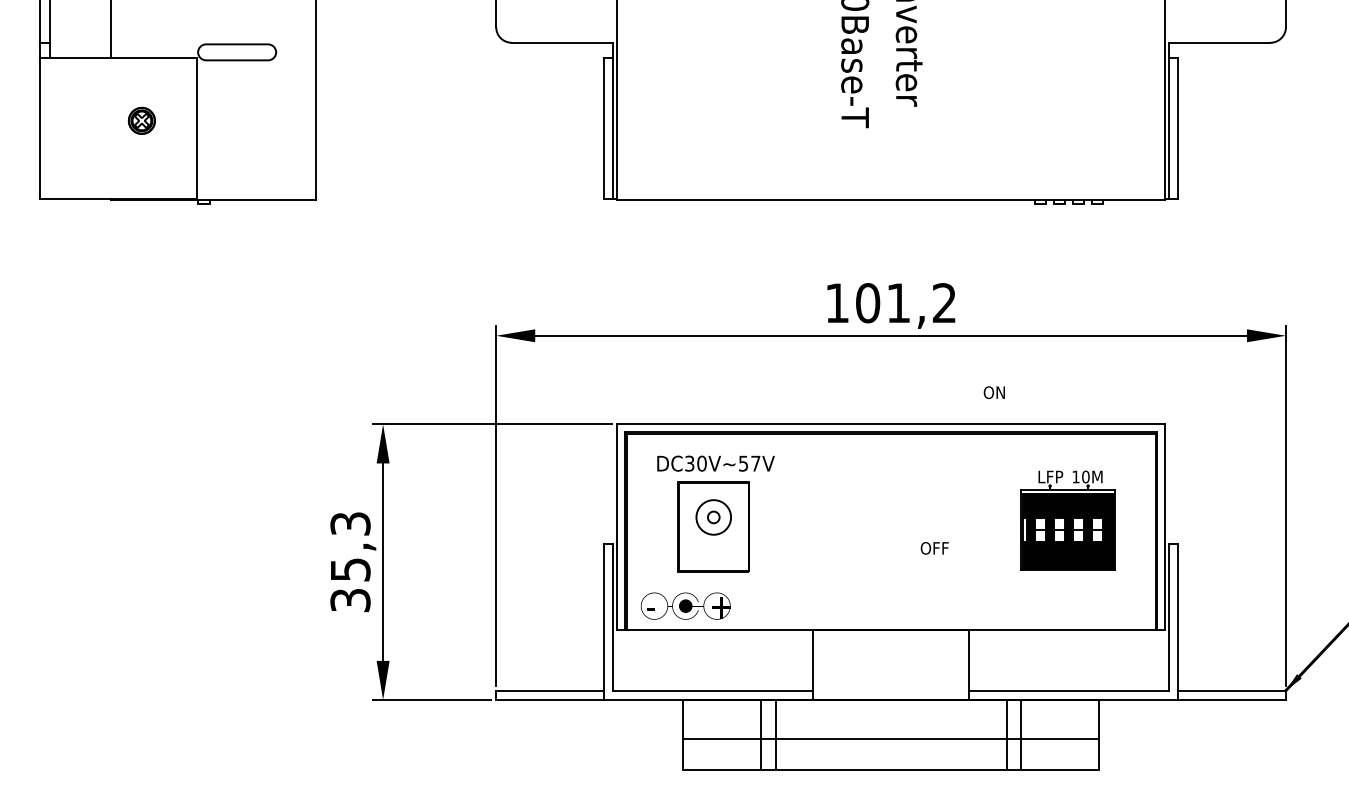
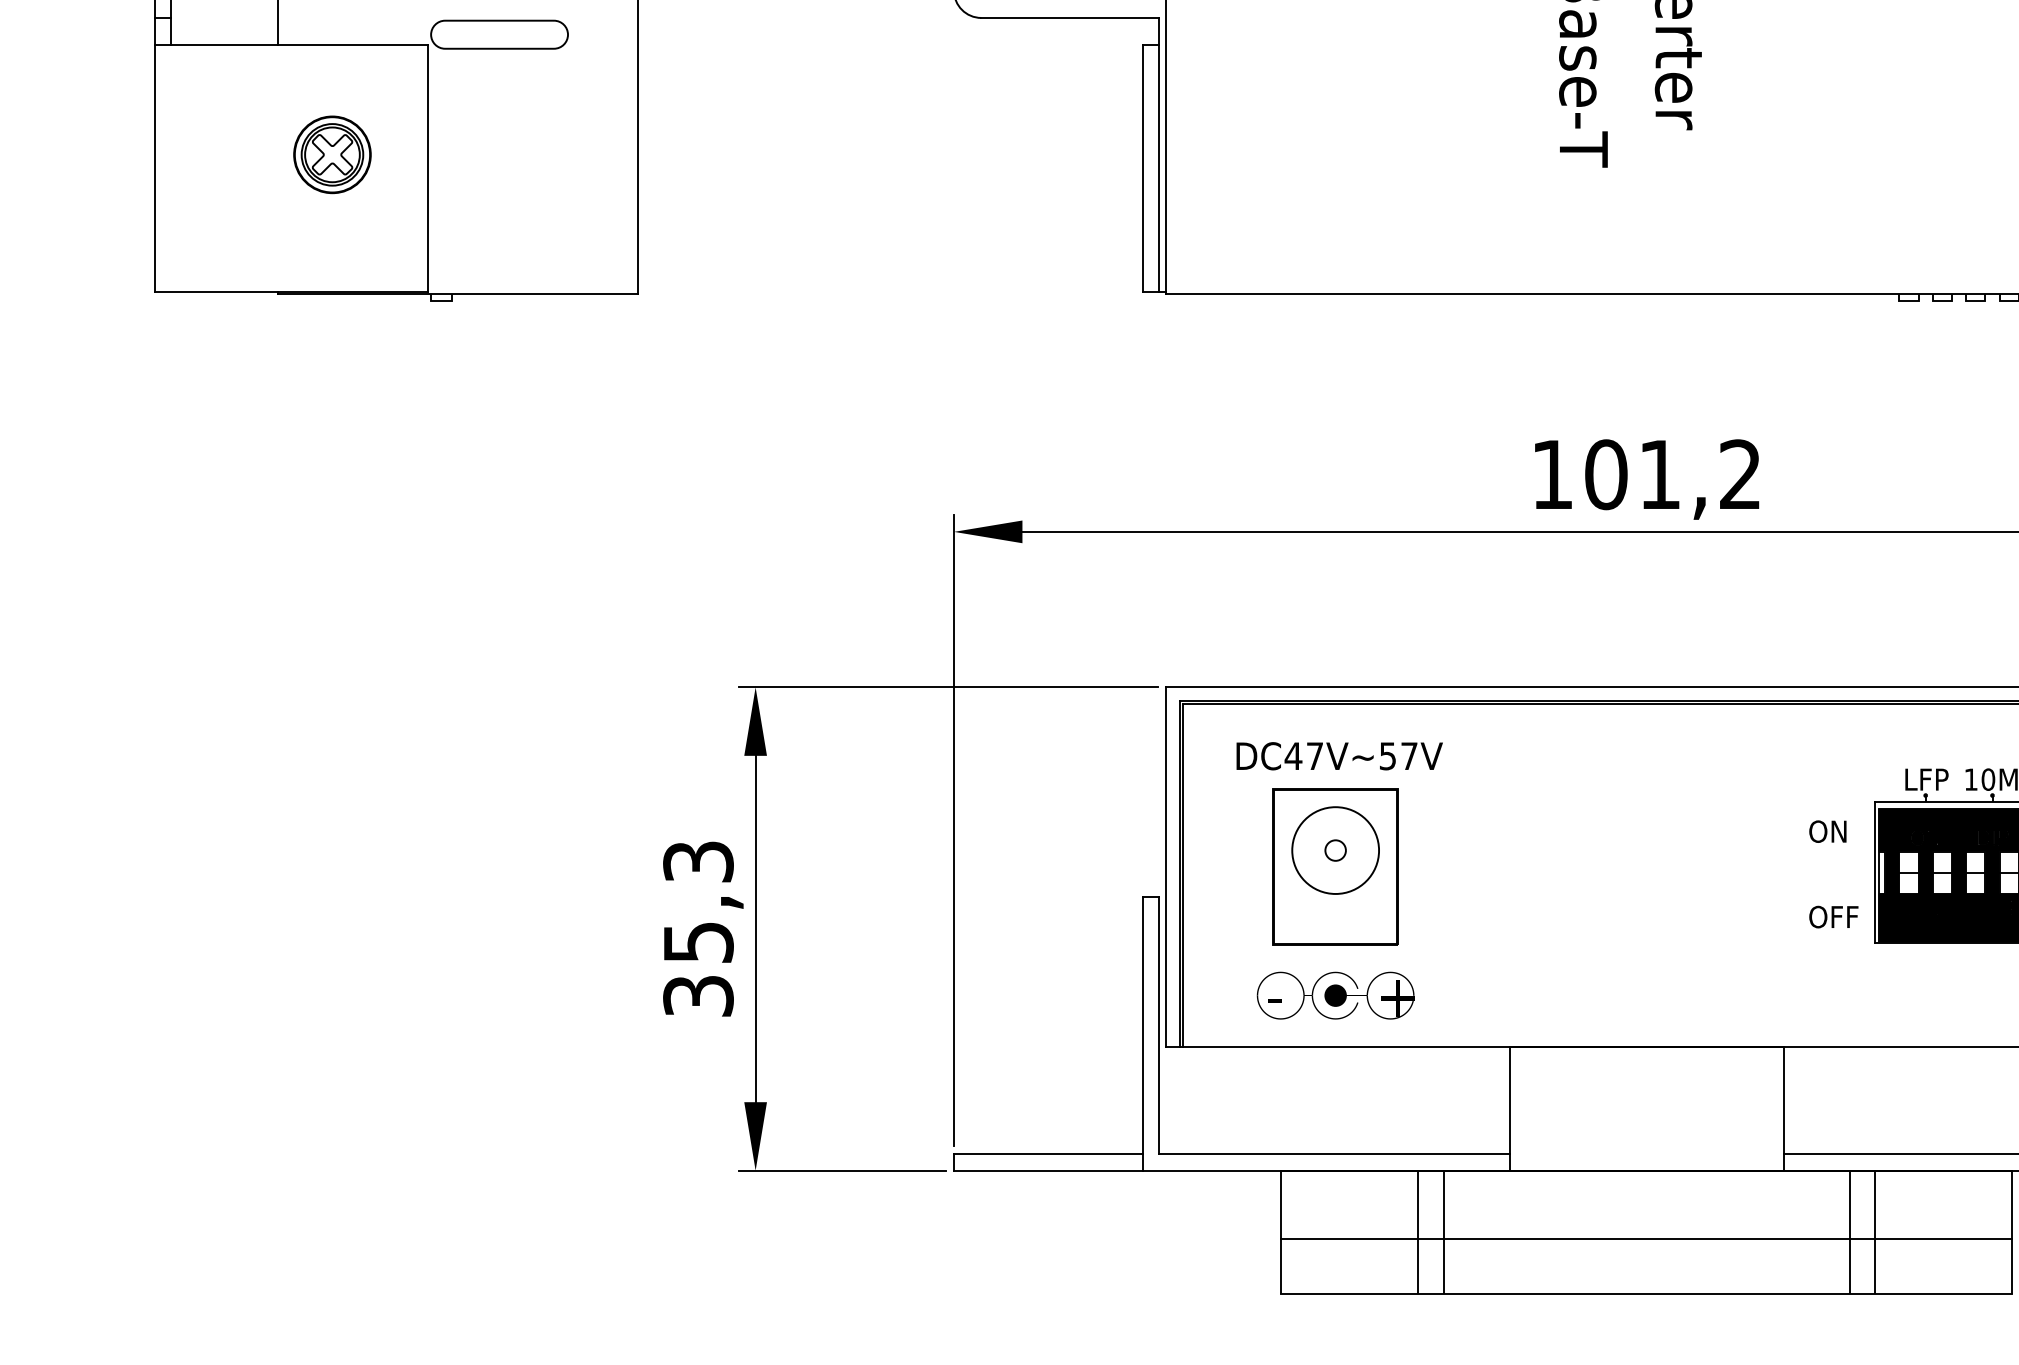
part: (141, 120) -> (331, 154), size x1.67
text: (993, 392) -> (1826, 831), moved
text: (695, 463) -> (1303, 755), DC30V~57V -> DC47V~57V
circle: (713, 517) -> (1335, 850), size x1.43
text: (934, 548) -> (1833, 917), moved
part: (685, 605) -> (1335, 994), moved

